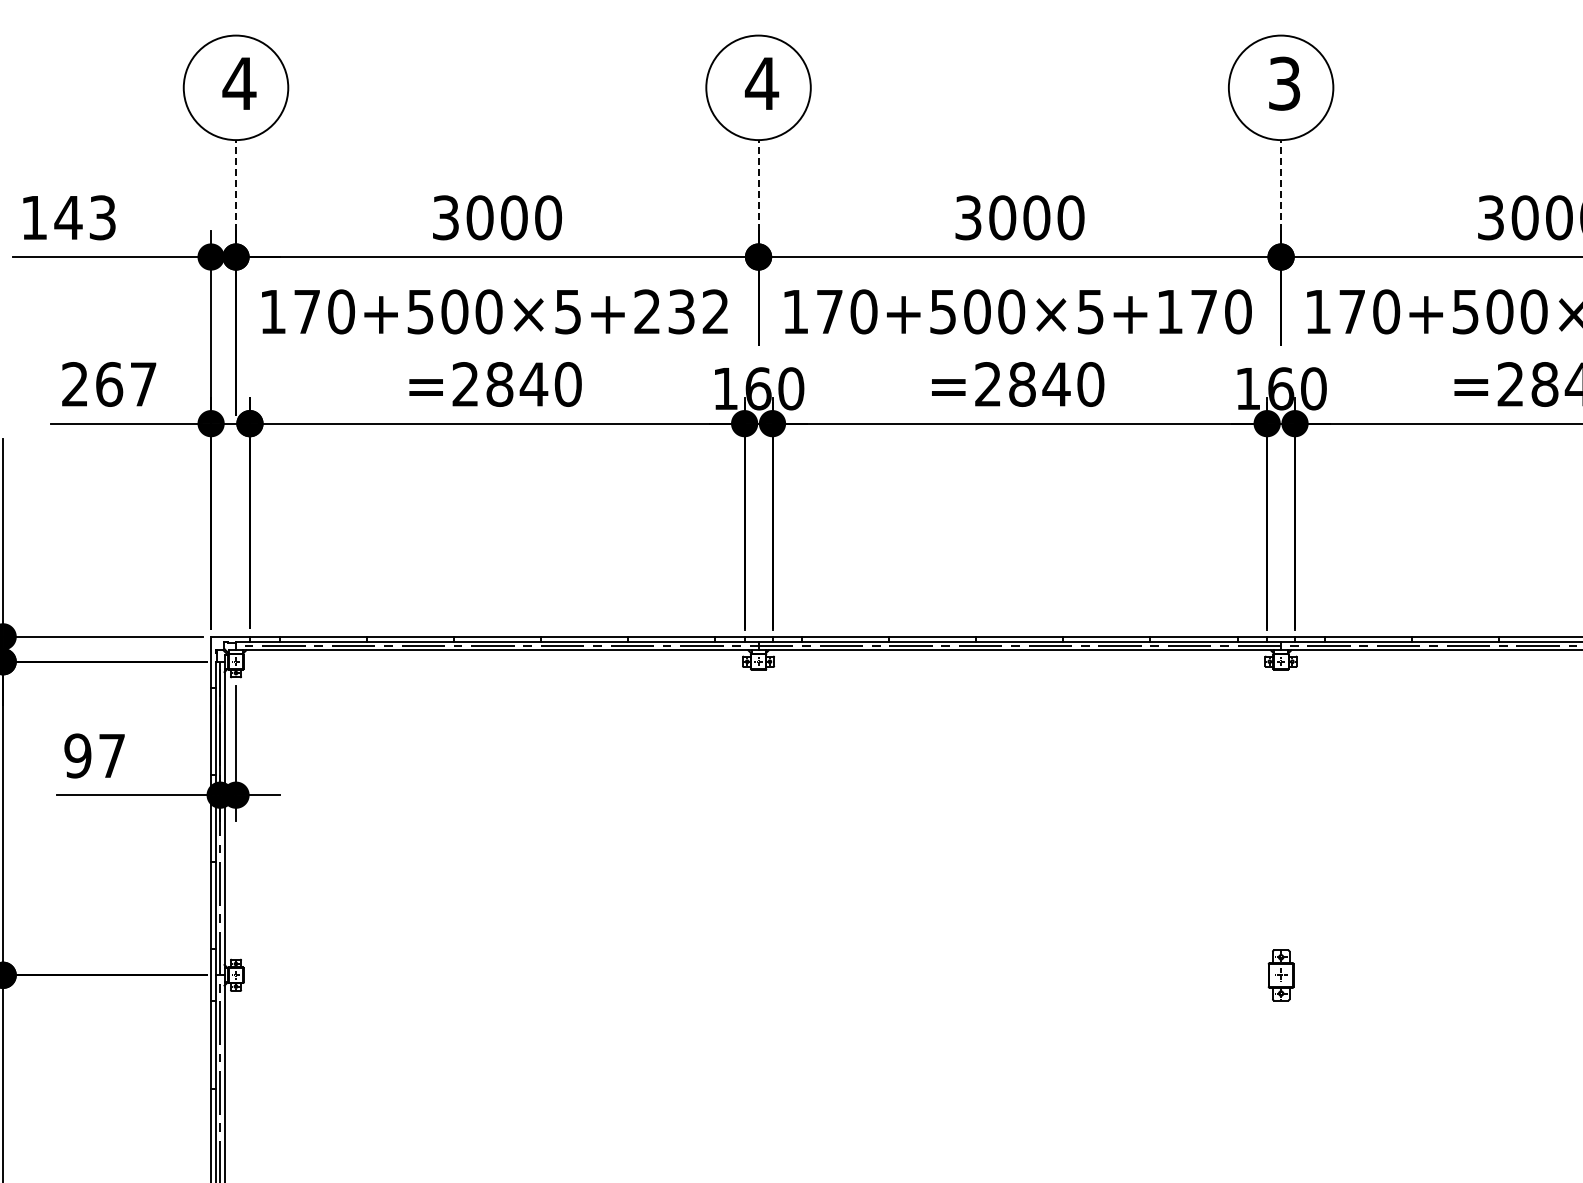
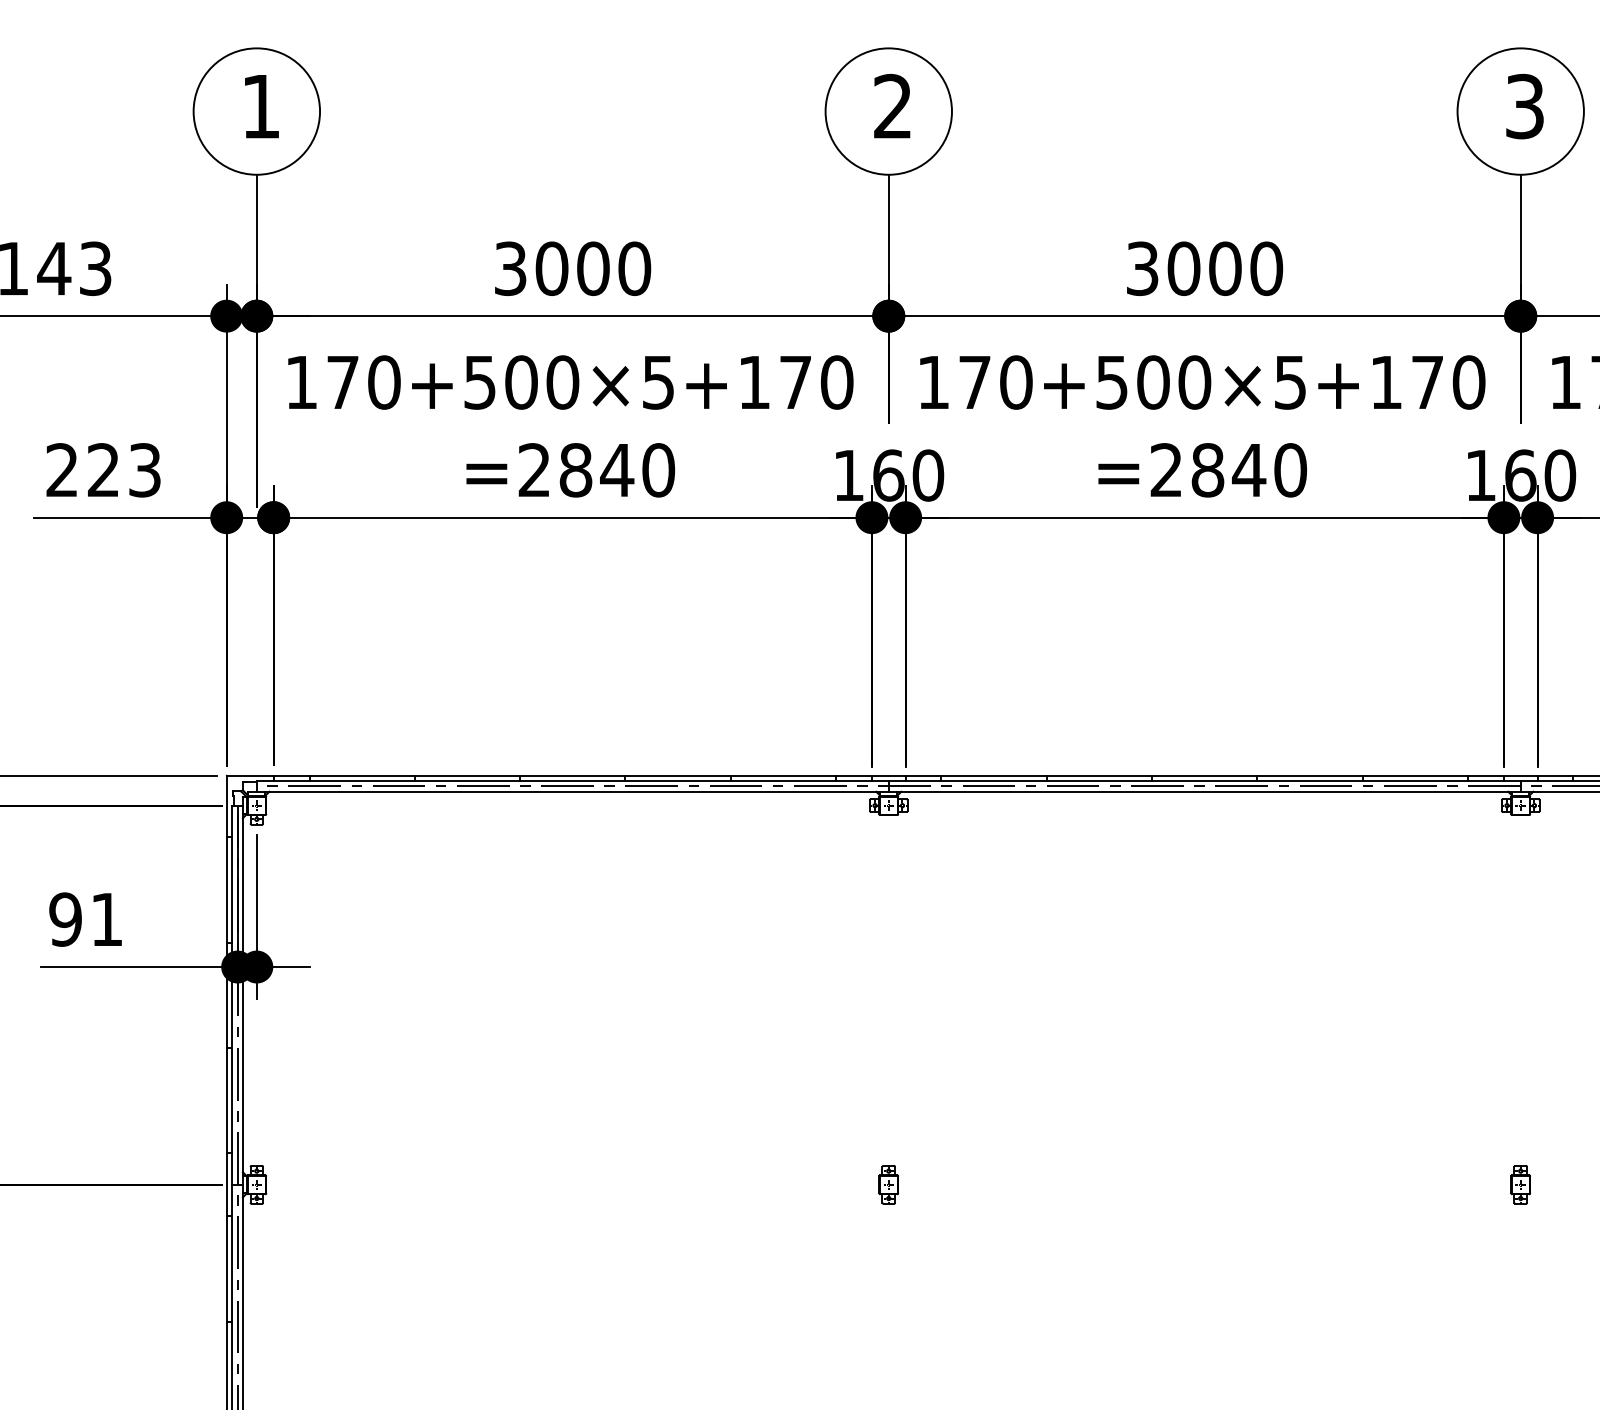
text: (761, 82) -> (892, 105), 4 -> 2
text: (239, 83) -> (261, 106), 4 -> 1
line: (236, 185) -> (257, 229), dashed -> solid
line: (758, 185) -> (888, 229), dashed -> solid
line: (1281, 185) -> (1521, 229), dashed -> solid
text: (681, 311) -> (795, 382), 170+500×5+232 -> 170+500×5+170
text: (126, 384) -> (124, 470), 267 -> 223
text: (111, 755) -> (106, 919), 97 -> 91
part: (758, 974) -> (888, 1183), added
part: (1280, 974) -> (1520, 1183), size x0.62

